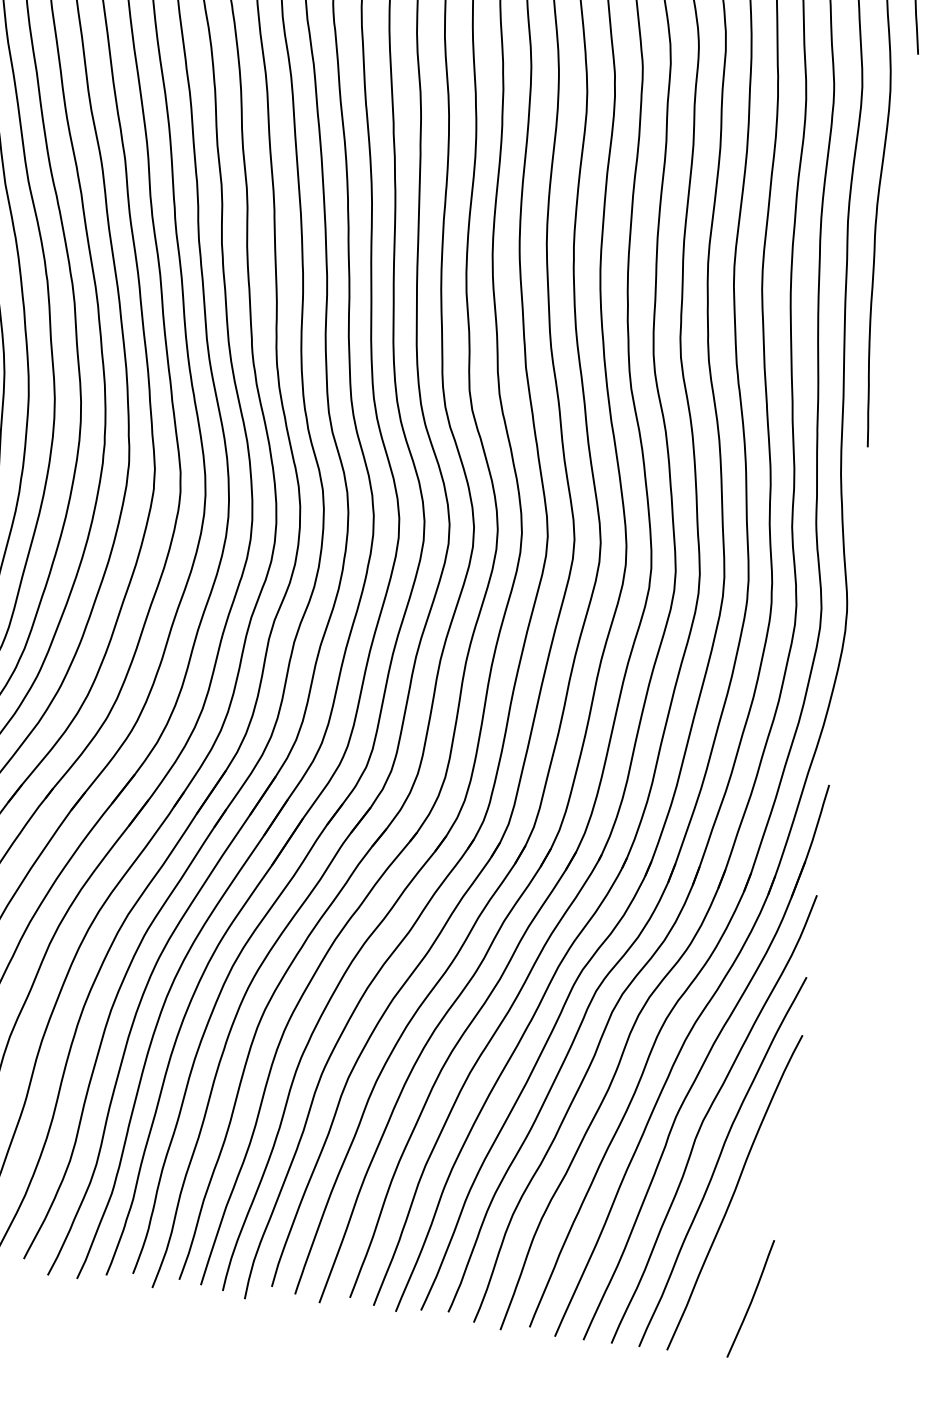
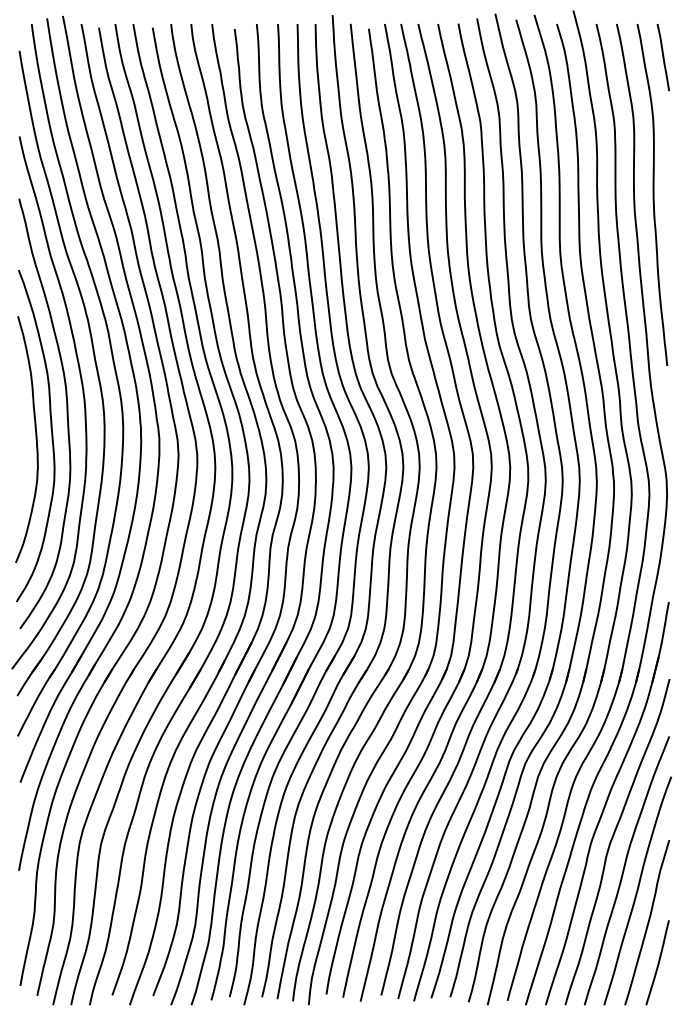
curve: (743, 1239) -> (647, 922), added

